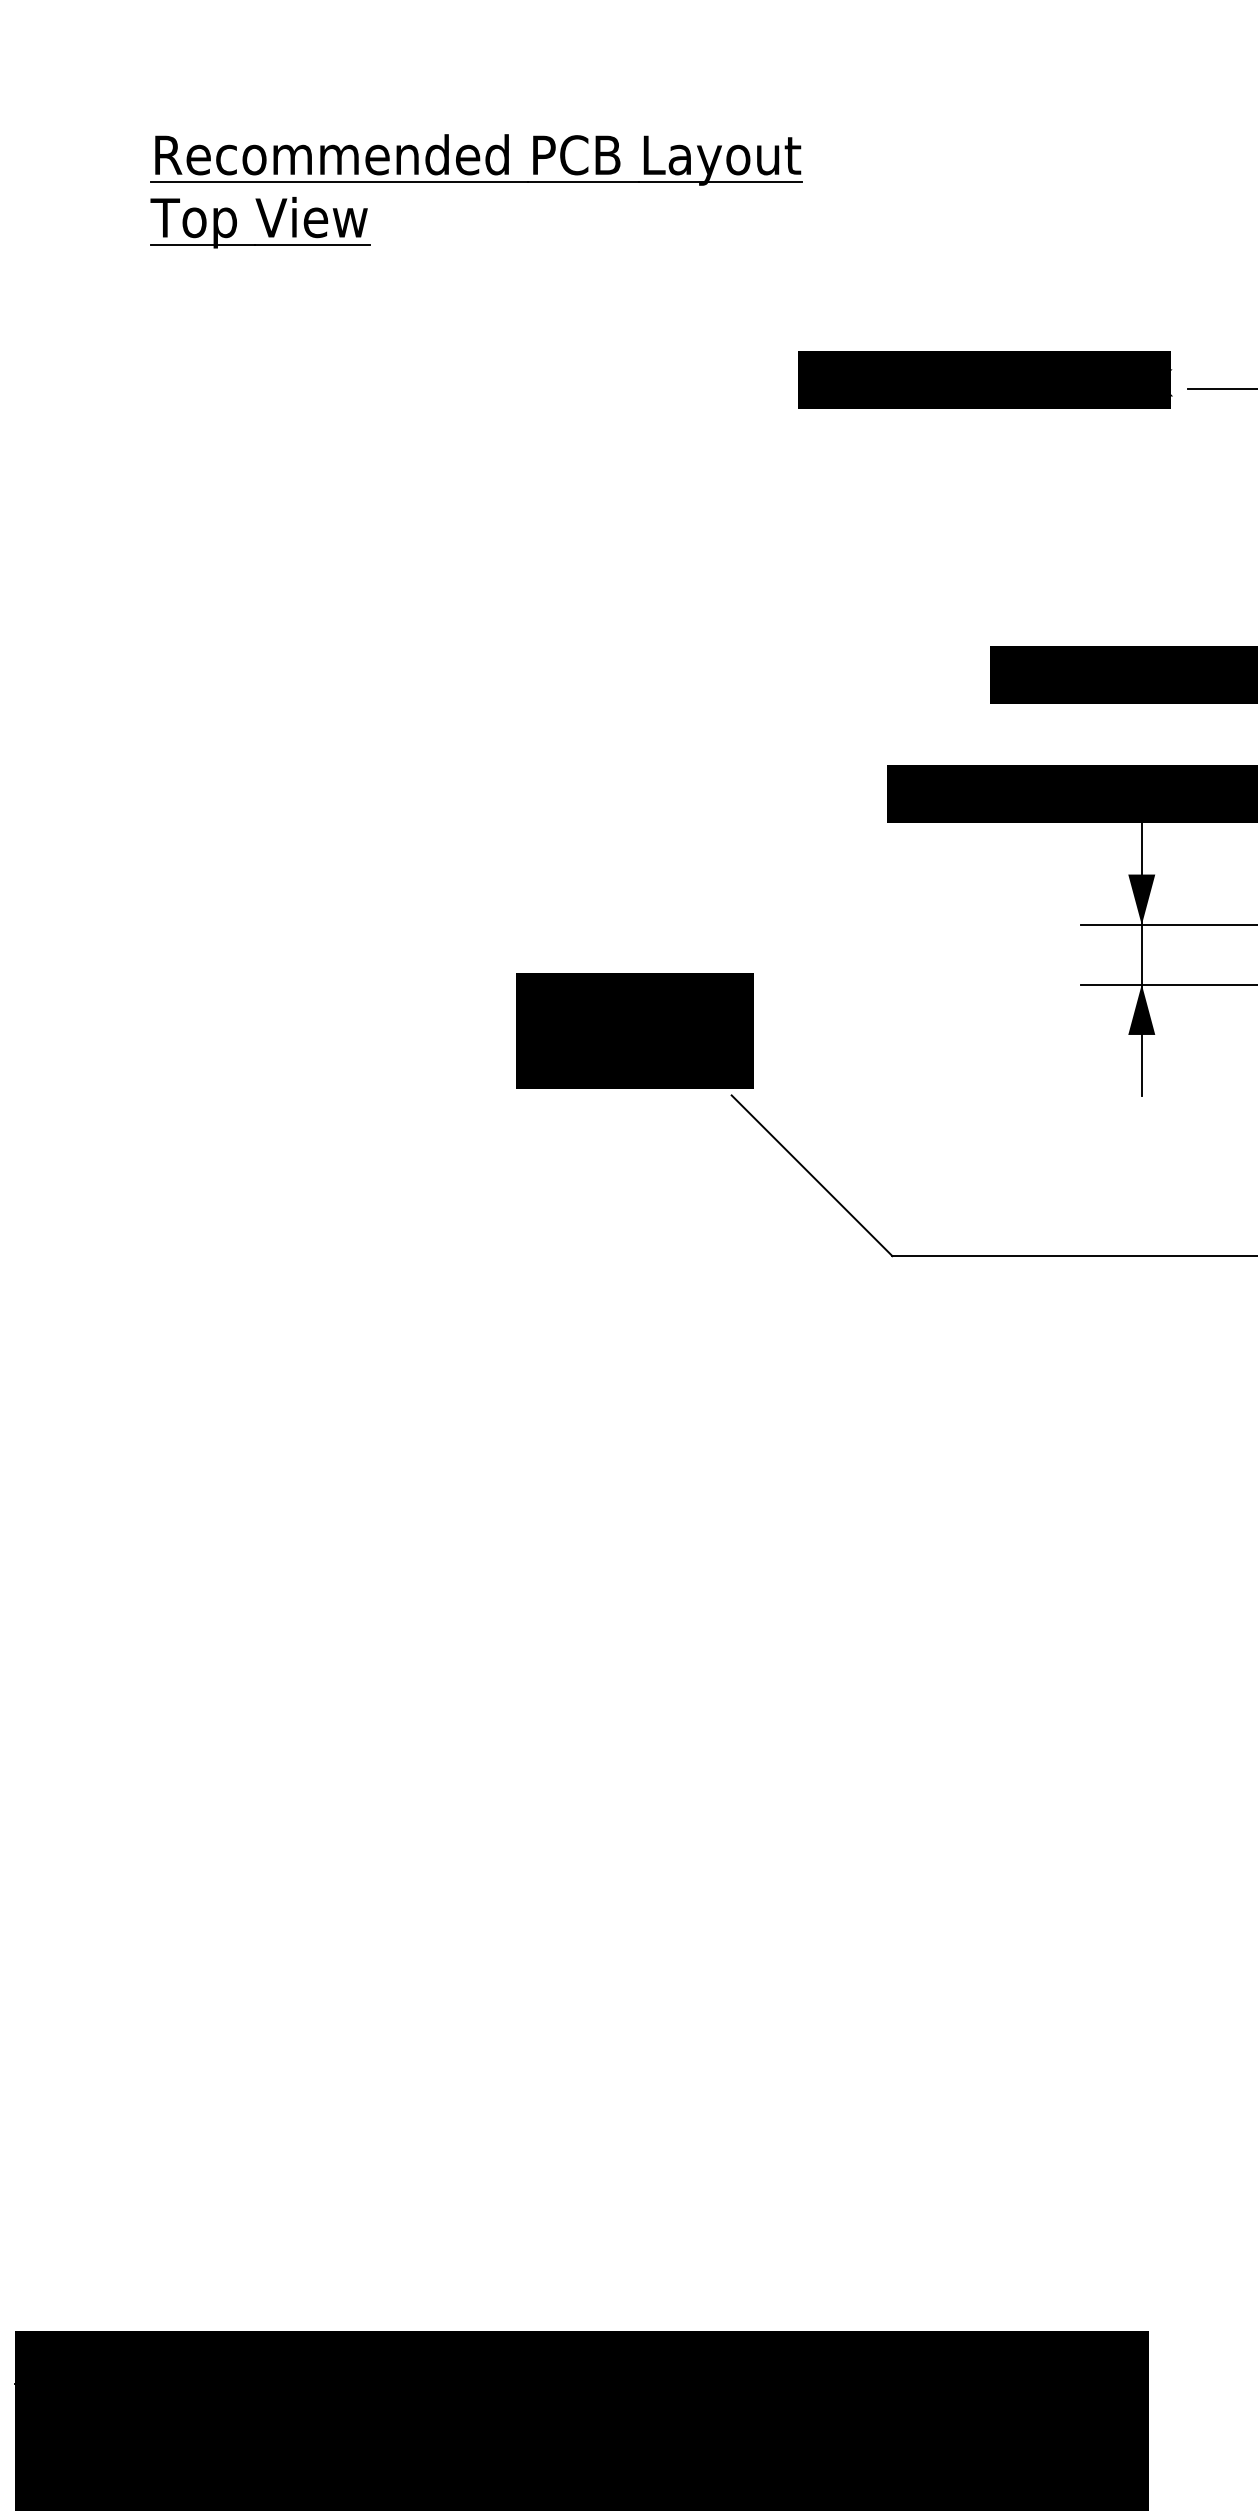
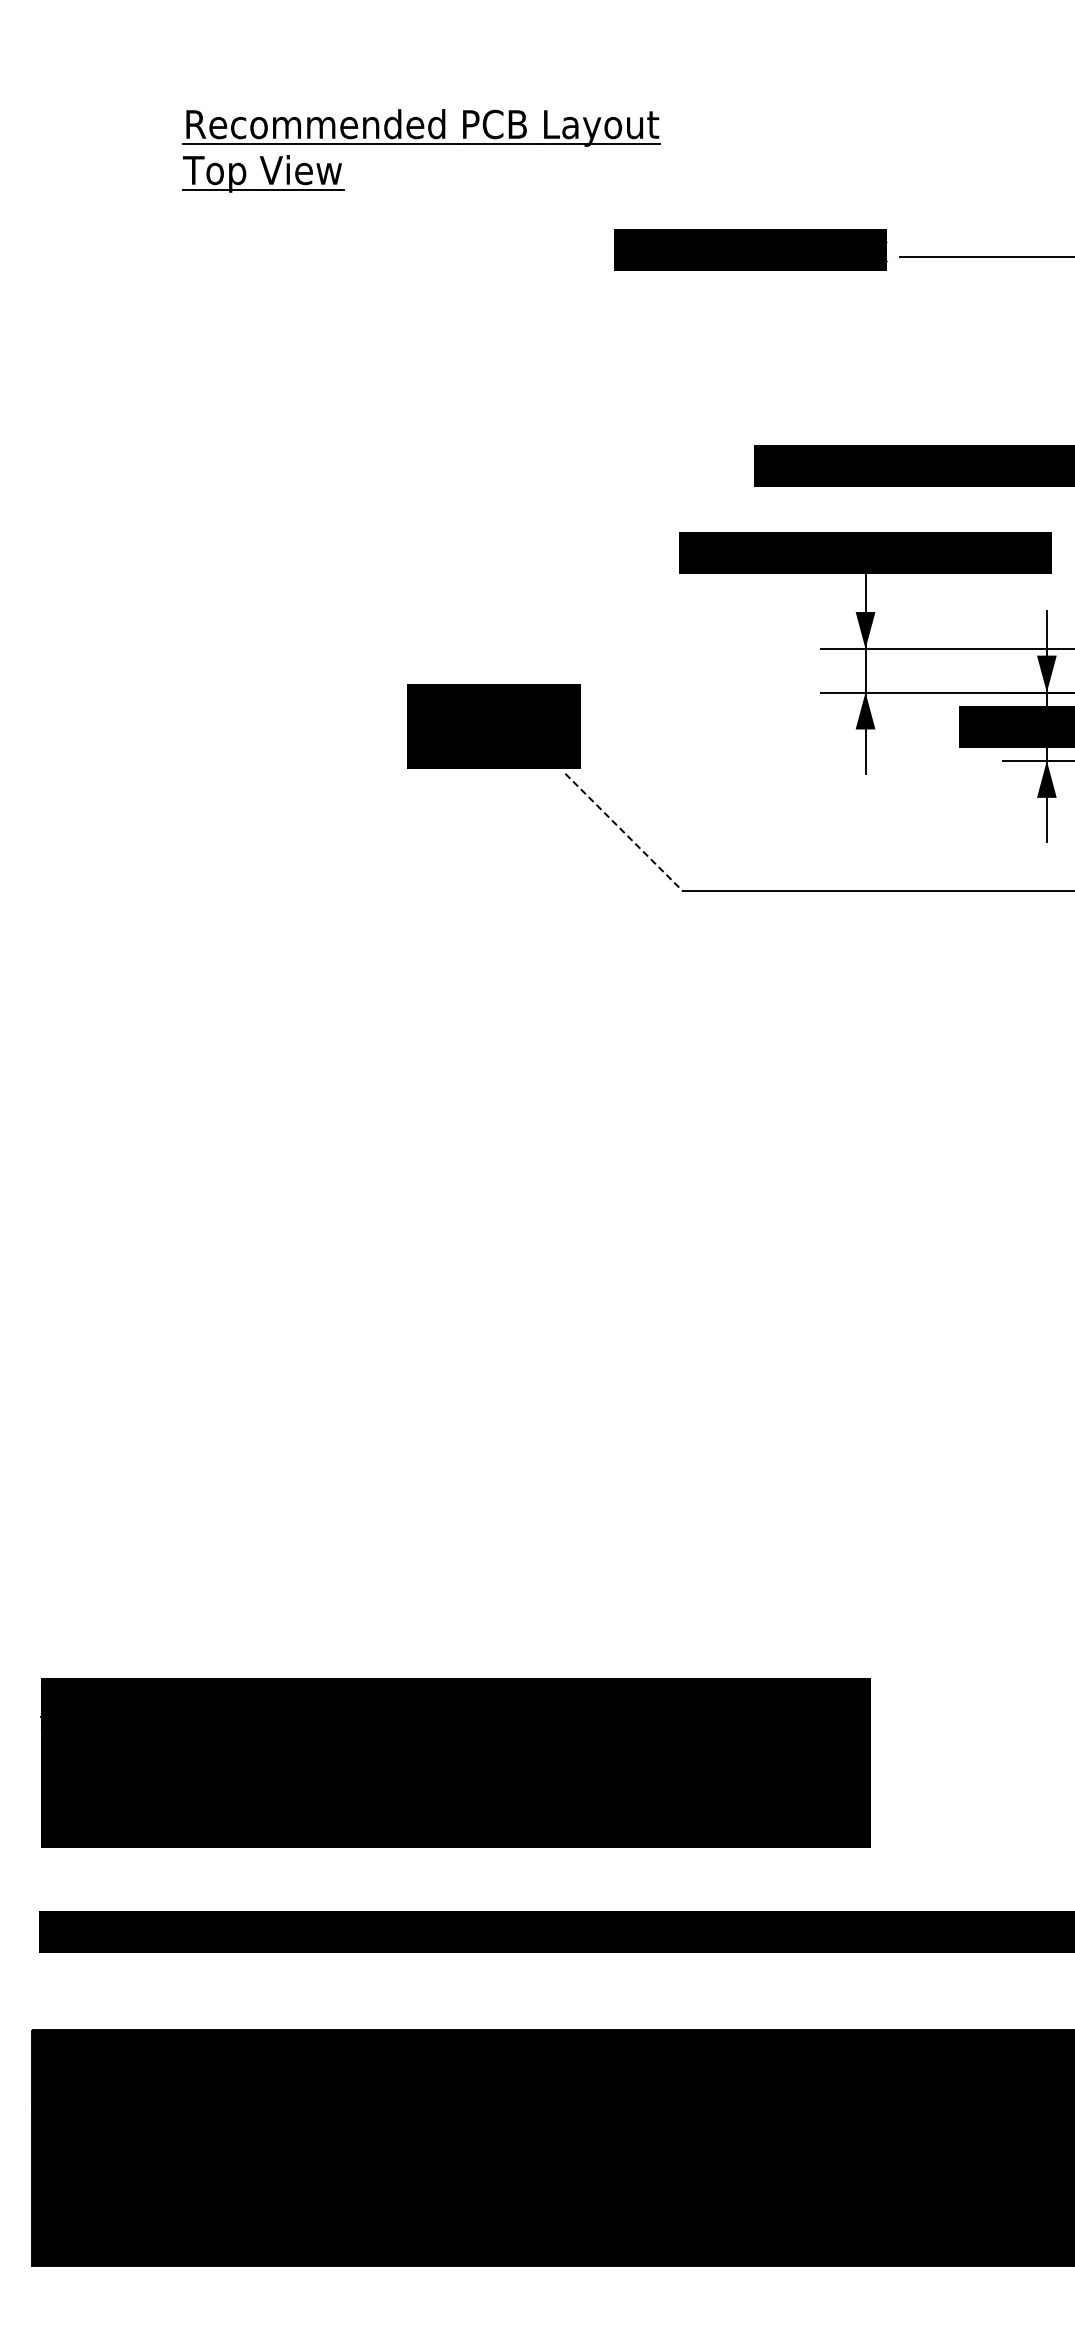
part: (476, 190) -> (421, 150), moved
line: (812, 1175) -> (624, 832), solid -> dashed

